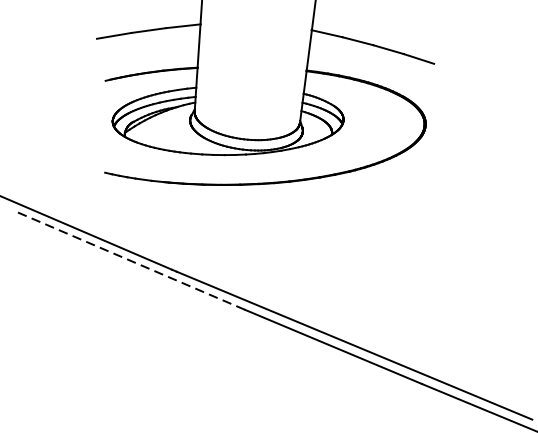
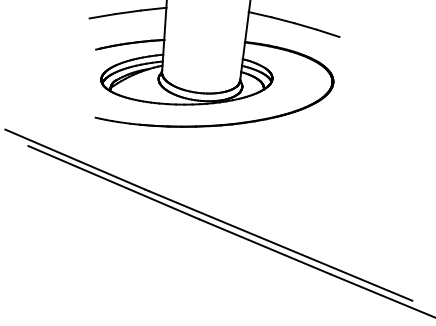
line: (129, 260) -> (113, 182), dashed -> solid

